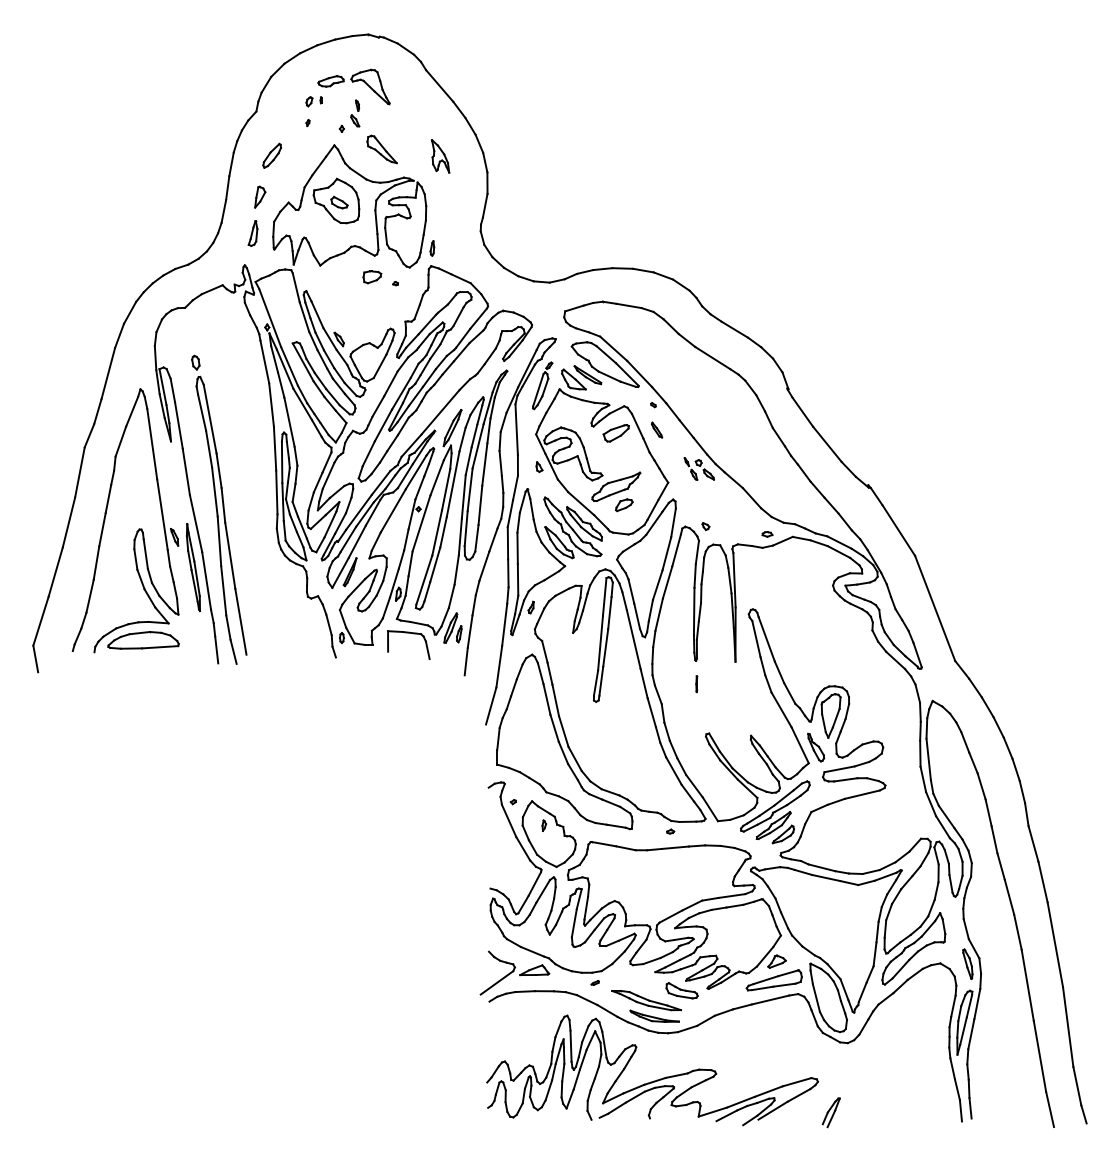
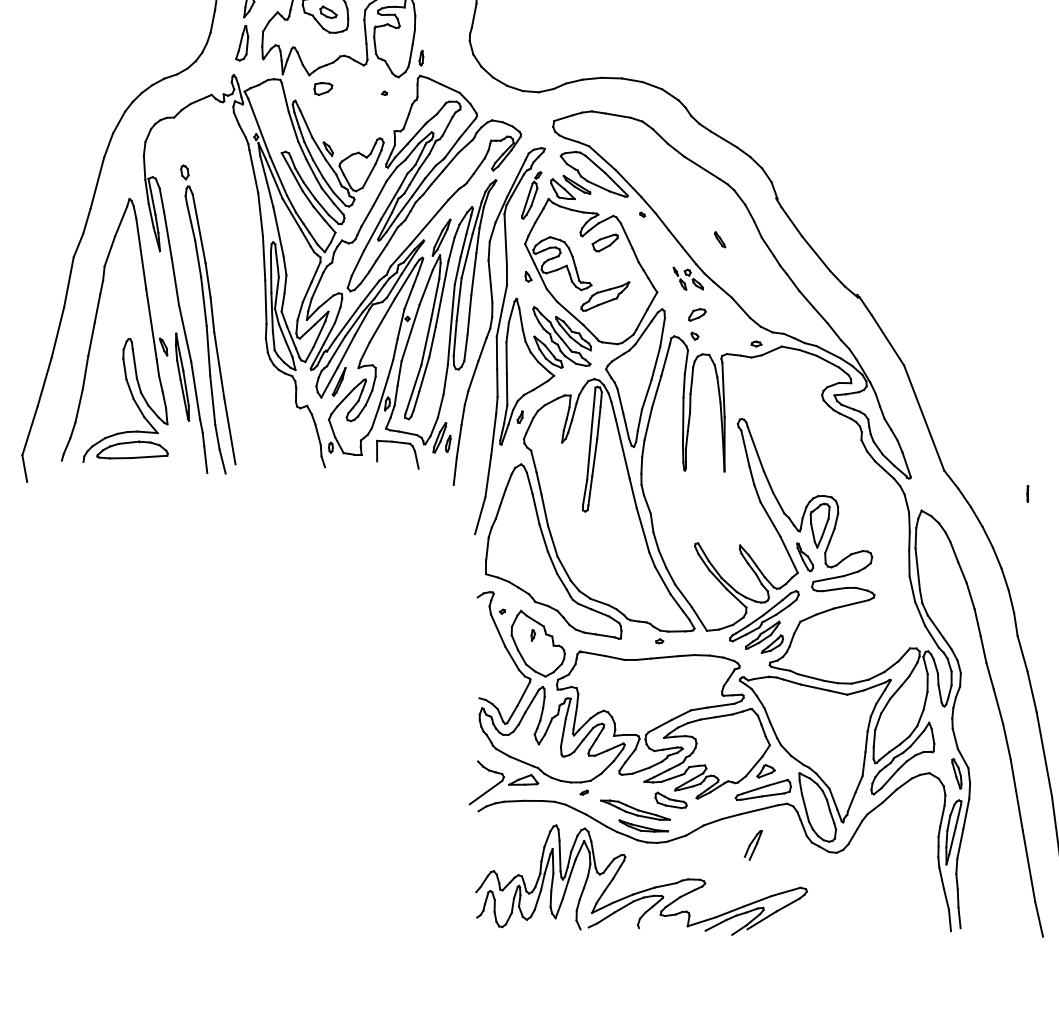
part: (252, 233) -> (241, 43), size x1.4
part: (372, 277) -> (323, 89), moved
part: (657, 429) -> (720, 239), moved
part: (624, 505) -> (697, 315), moved
line: (696, 684) -> (1027, 494), moved
part: (830, 1112) -> (752, 845), moved

